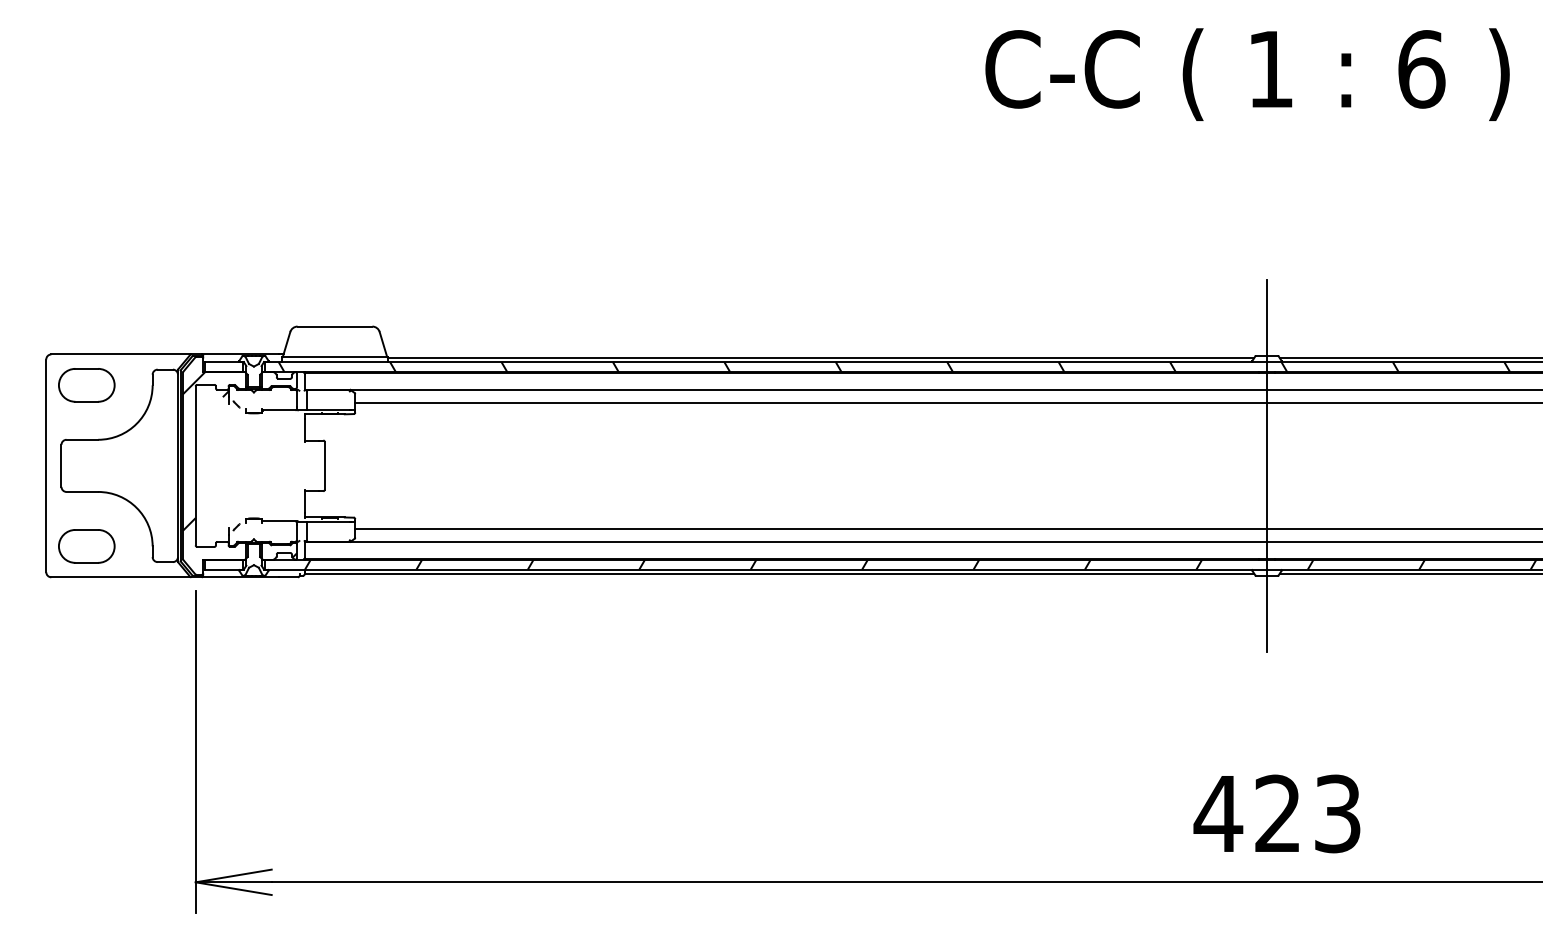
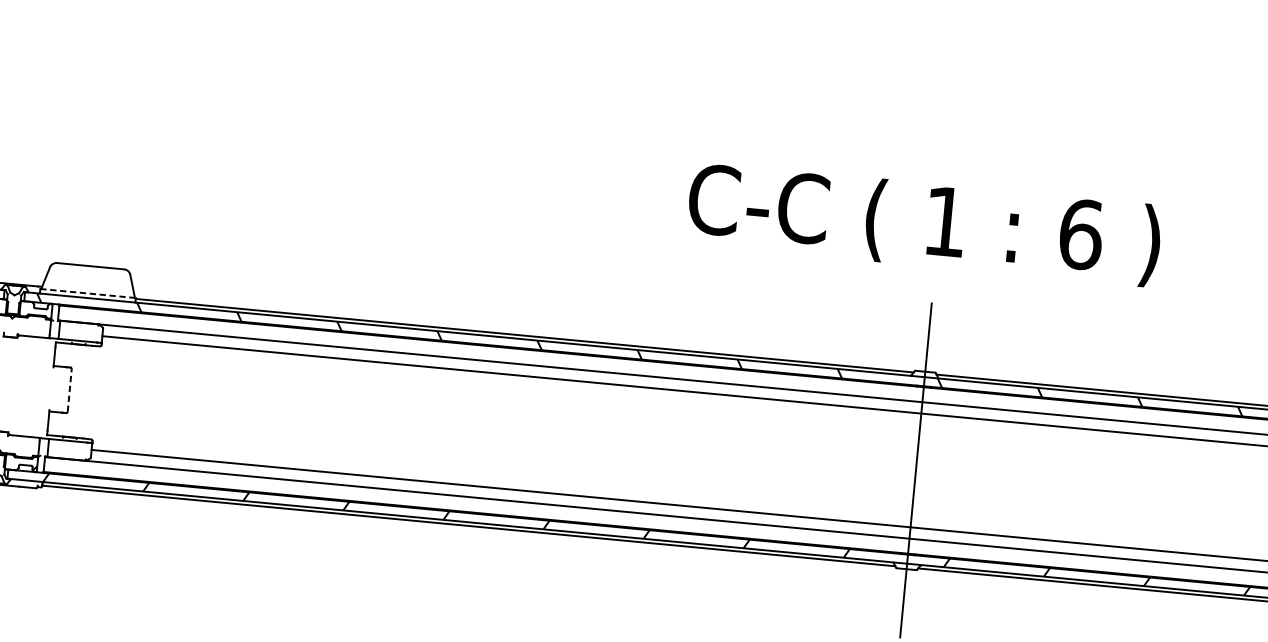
text: (1247, 74) -> (924, 224), moved
line: (335, 356) -> (88, 293), solid -> dashed
line: (324, 465) -> (69, 390), solid -> dashed

